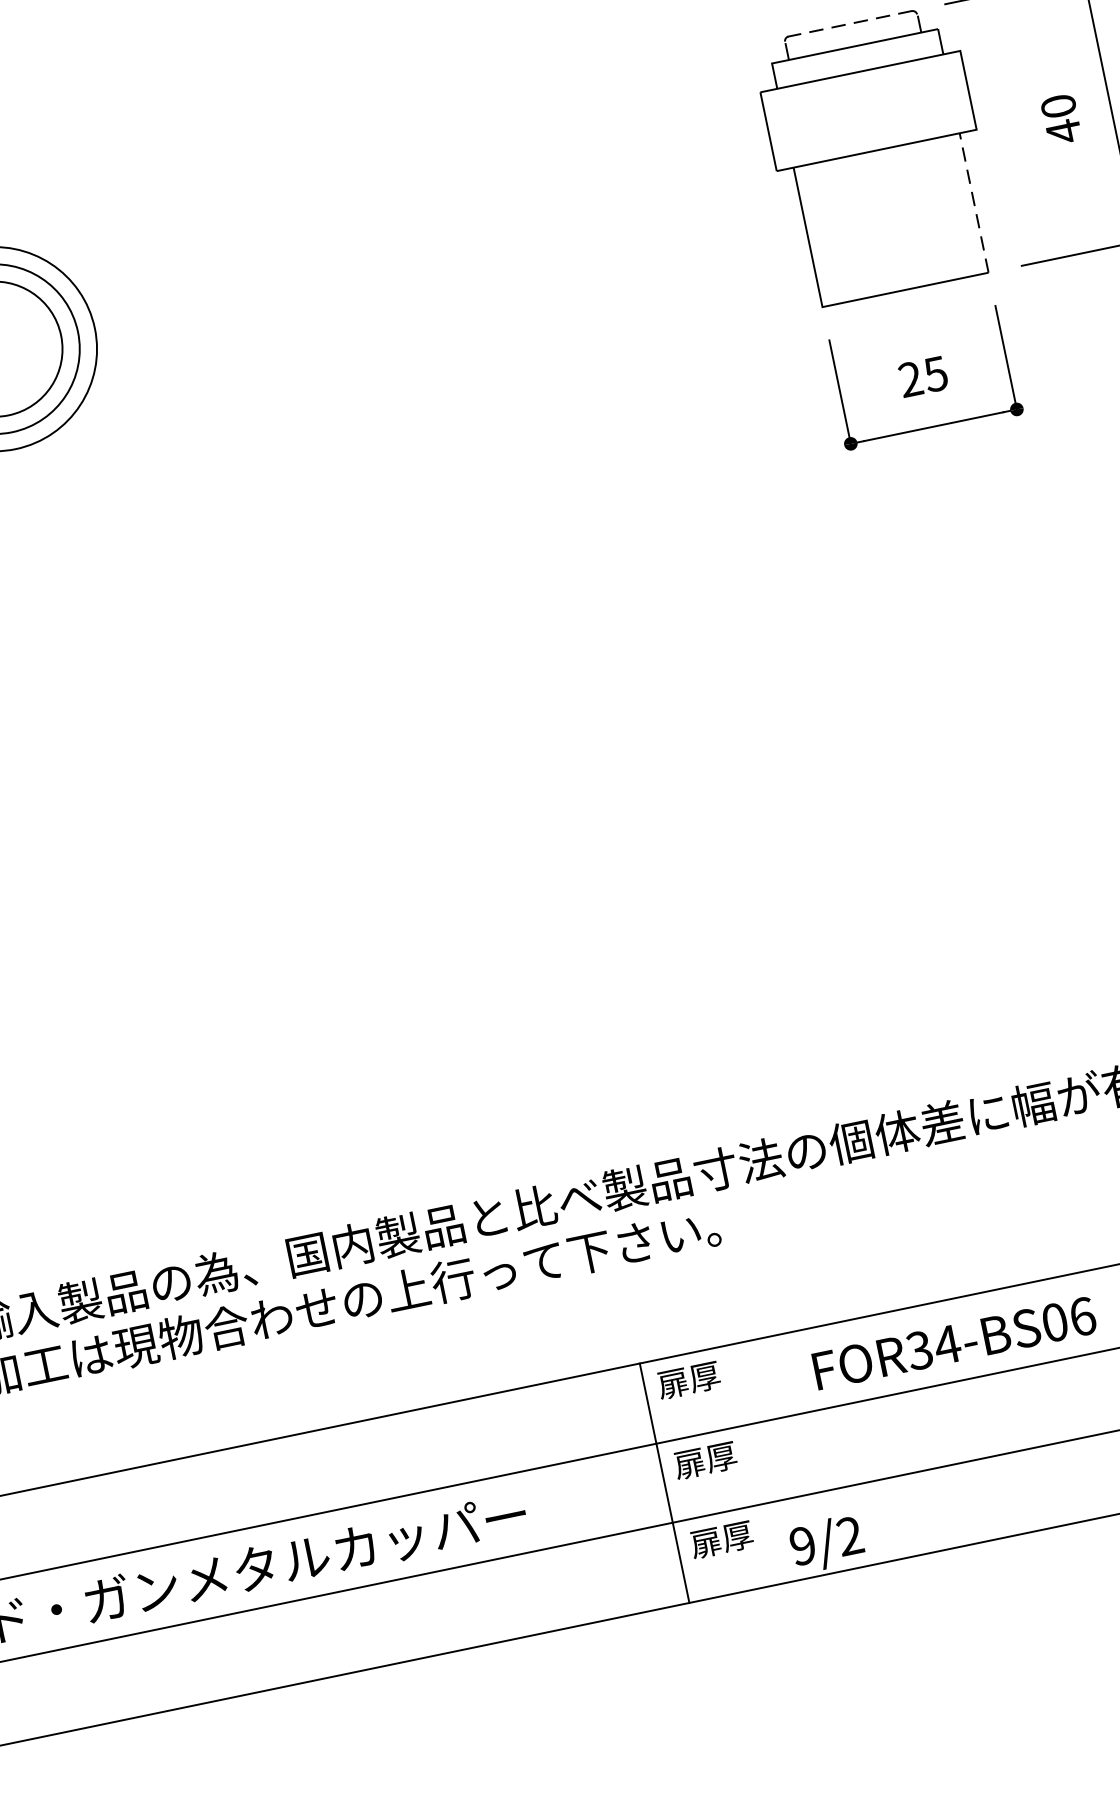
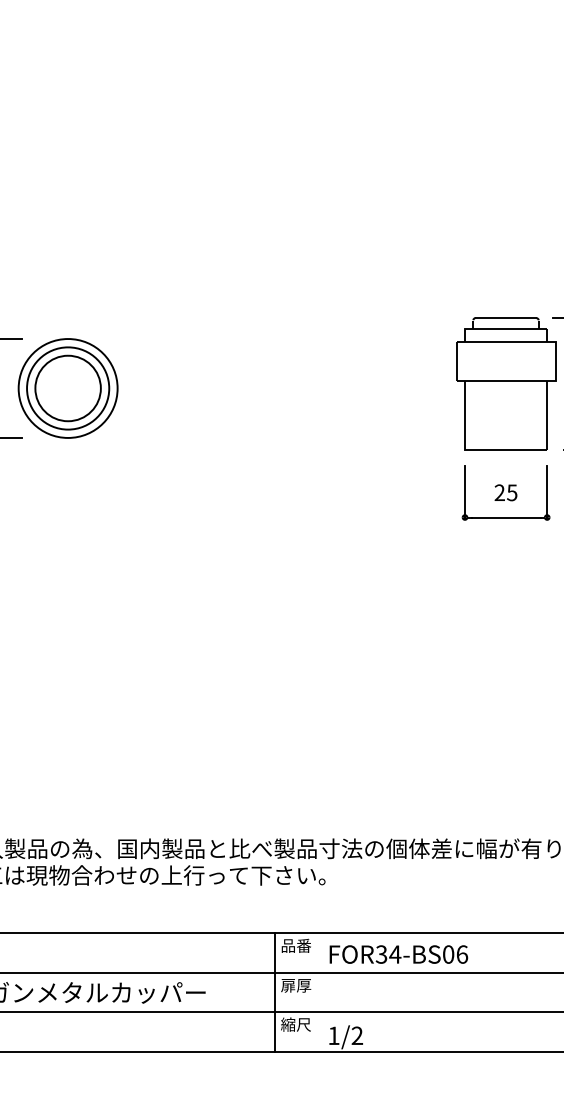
line: (851, 24) -> (506, 318), dashed -> solid
line: (974, 203) -> (547, 415), dashed -> solid
text: (953, 1343) -> (398, 954), moved
text: (689, 1379) -> (296, 945), 扉厚 -> 品番
text: (722, 1538) -> (296, 1024), 扉厚 -> 縮尺
text: (801, 1545) -> (333, 1035), 9/2 -> 1/2

